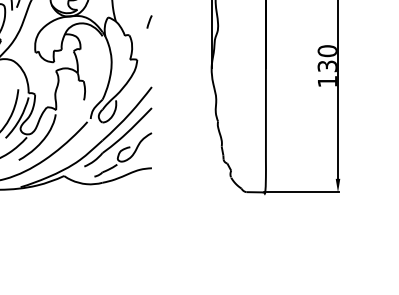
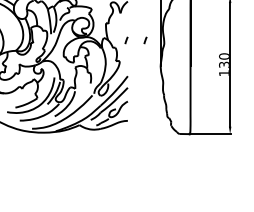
curve: (183, 21) -> (145, 40), added

